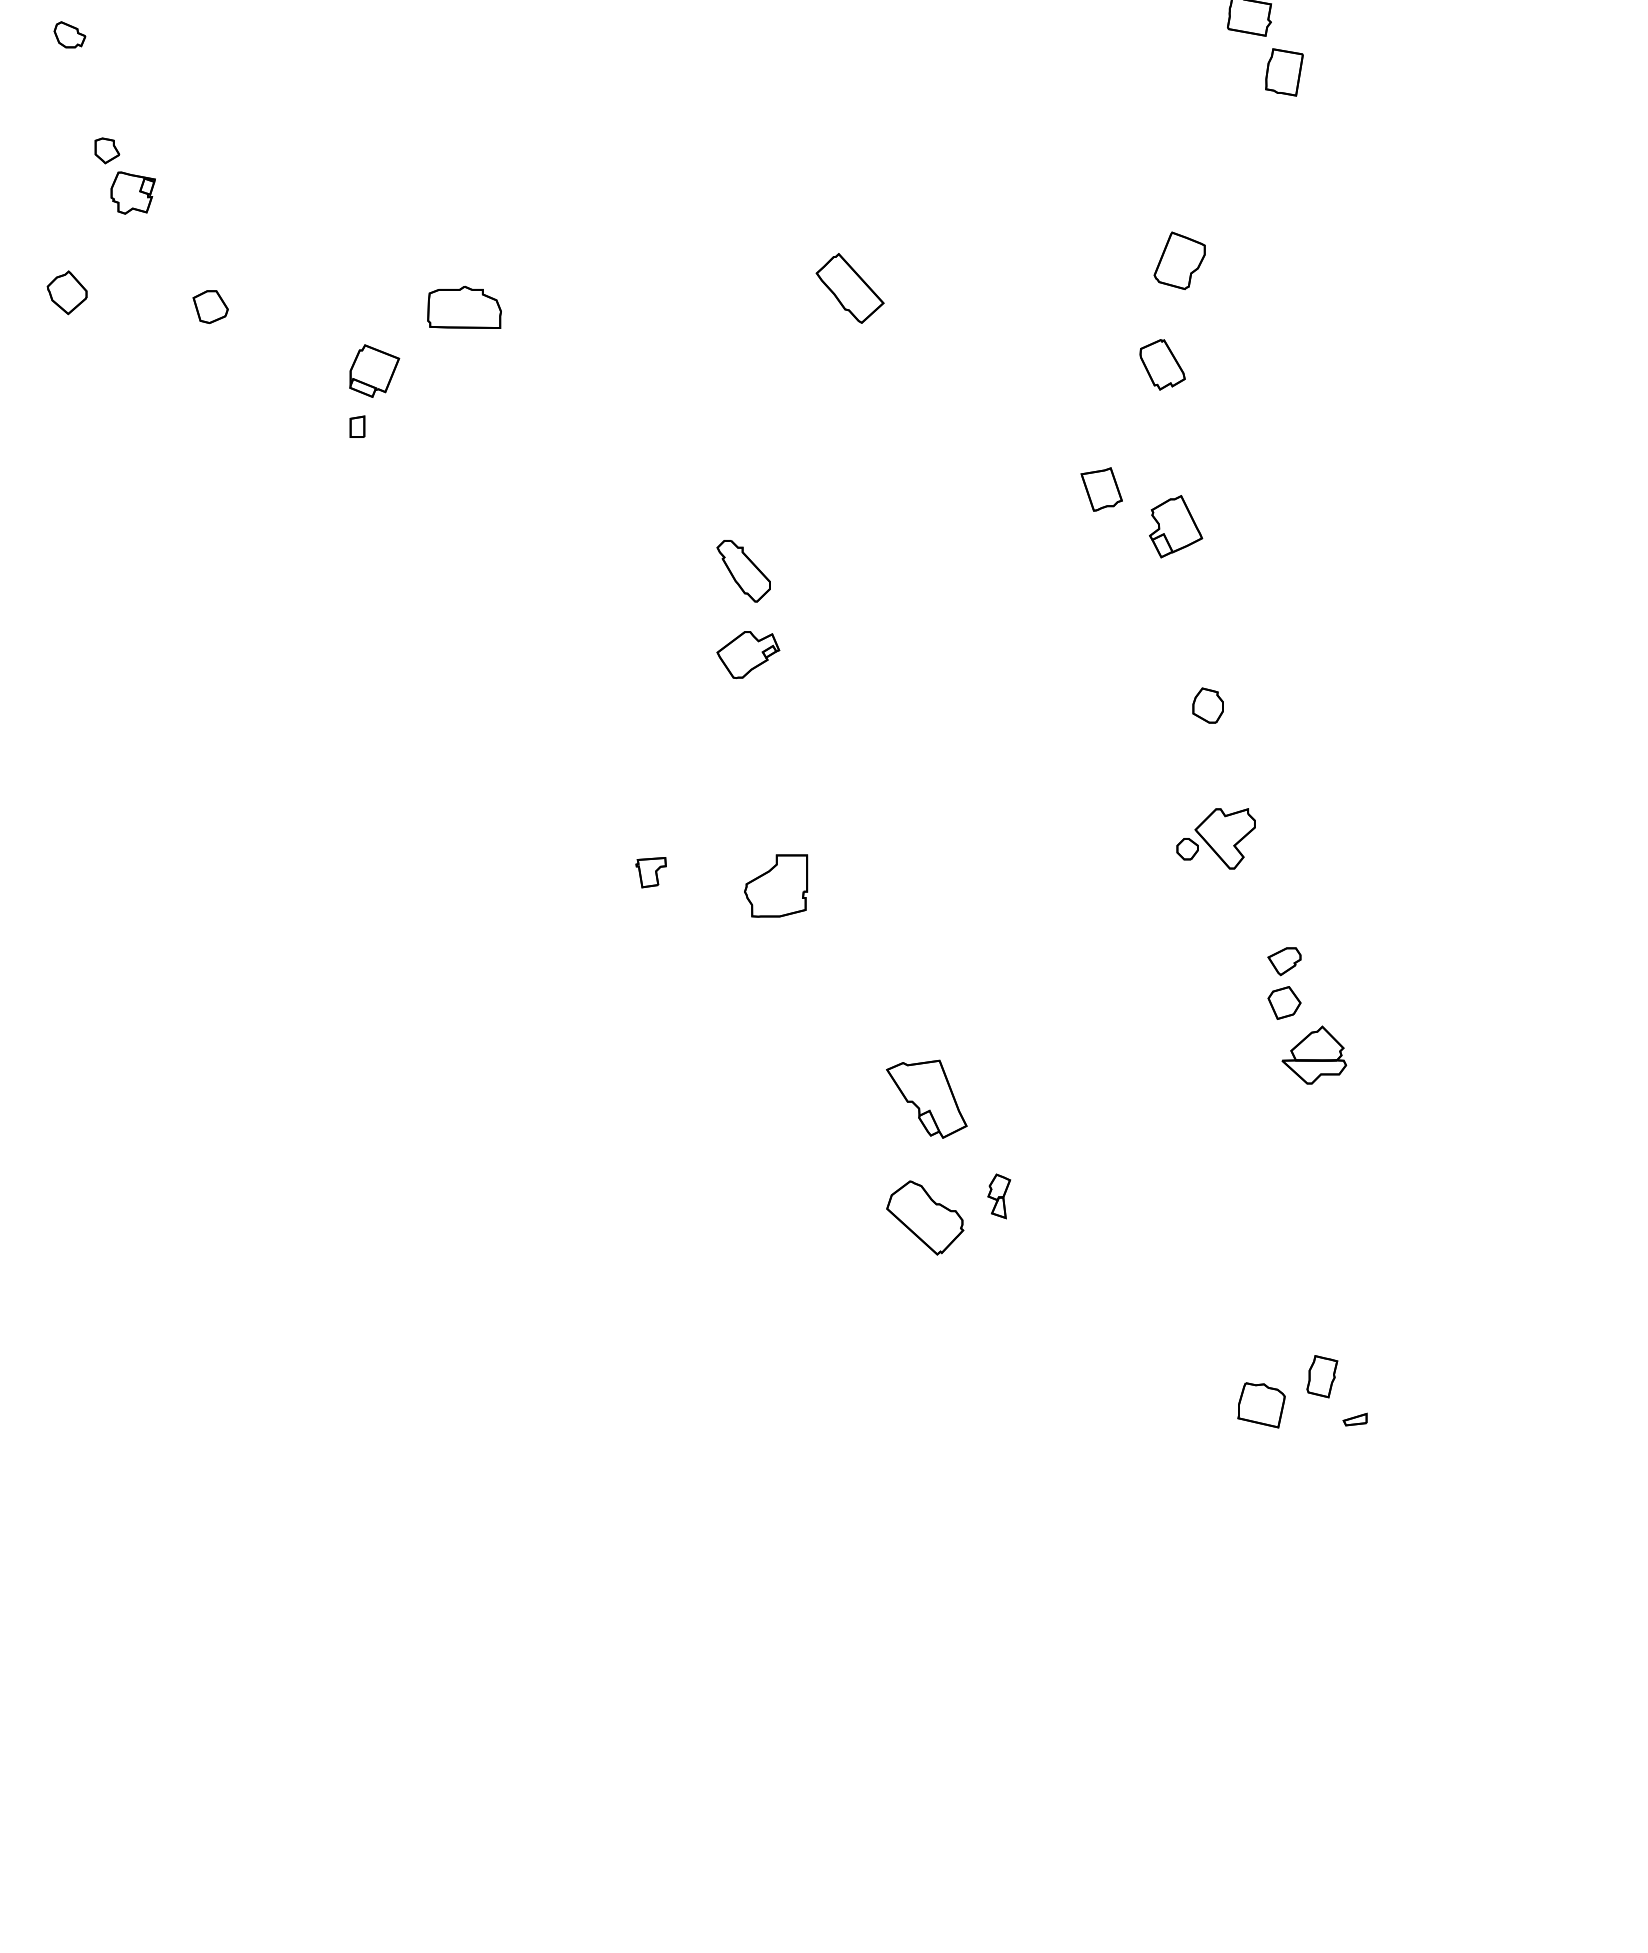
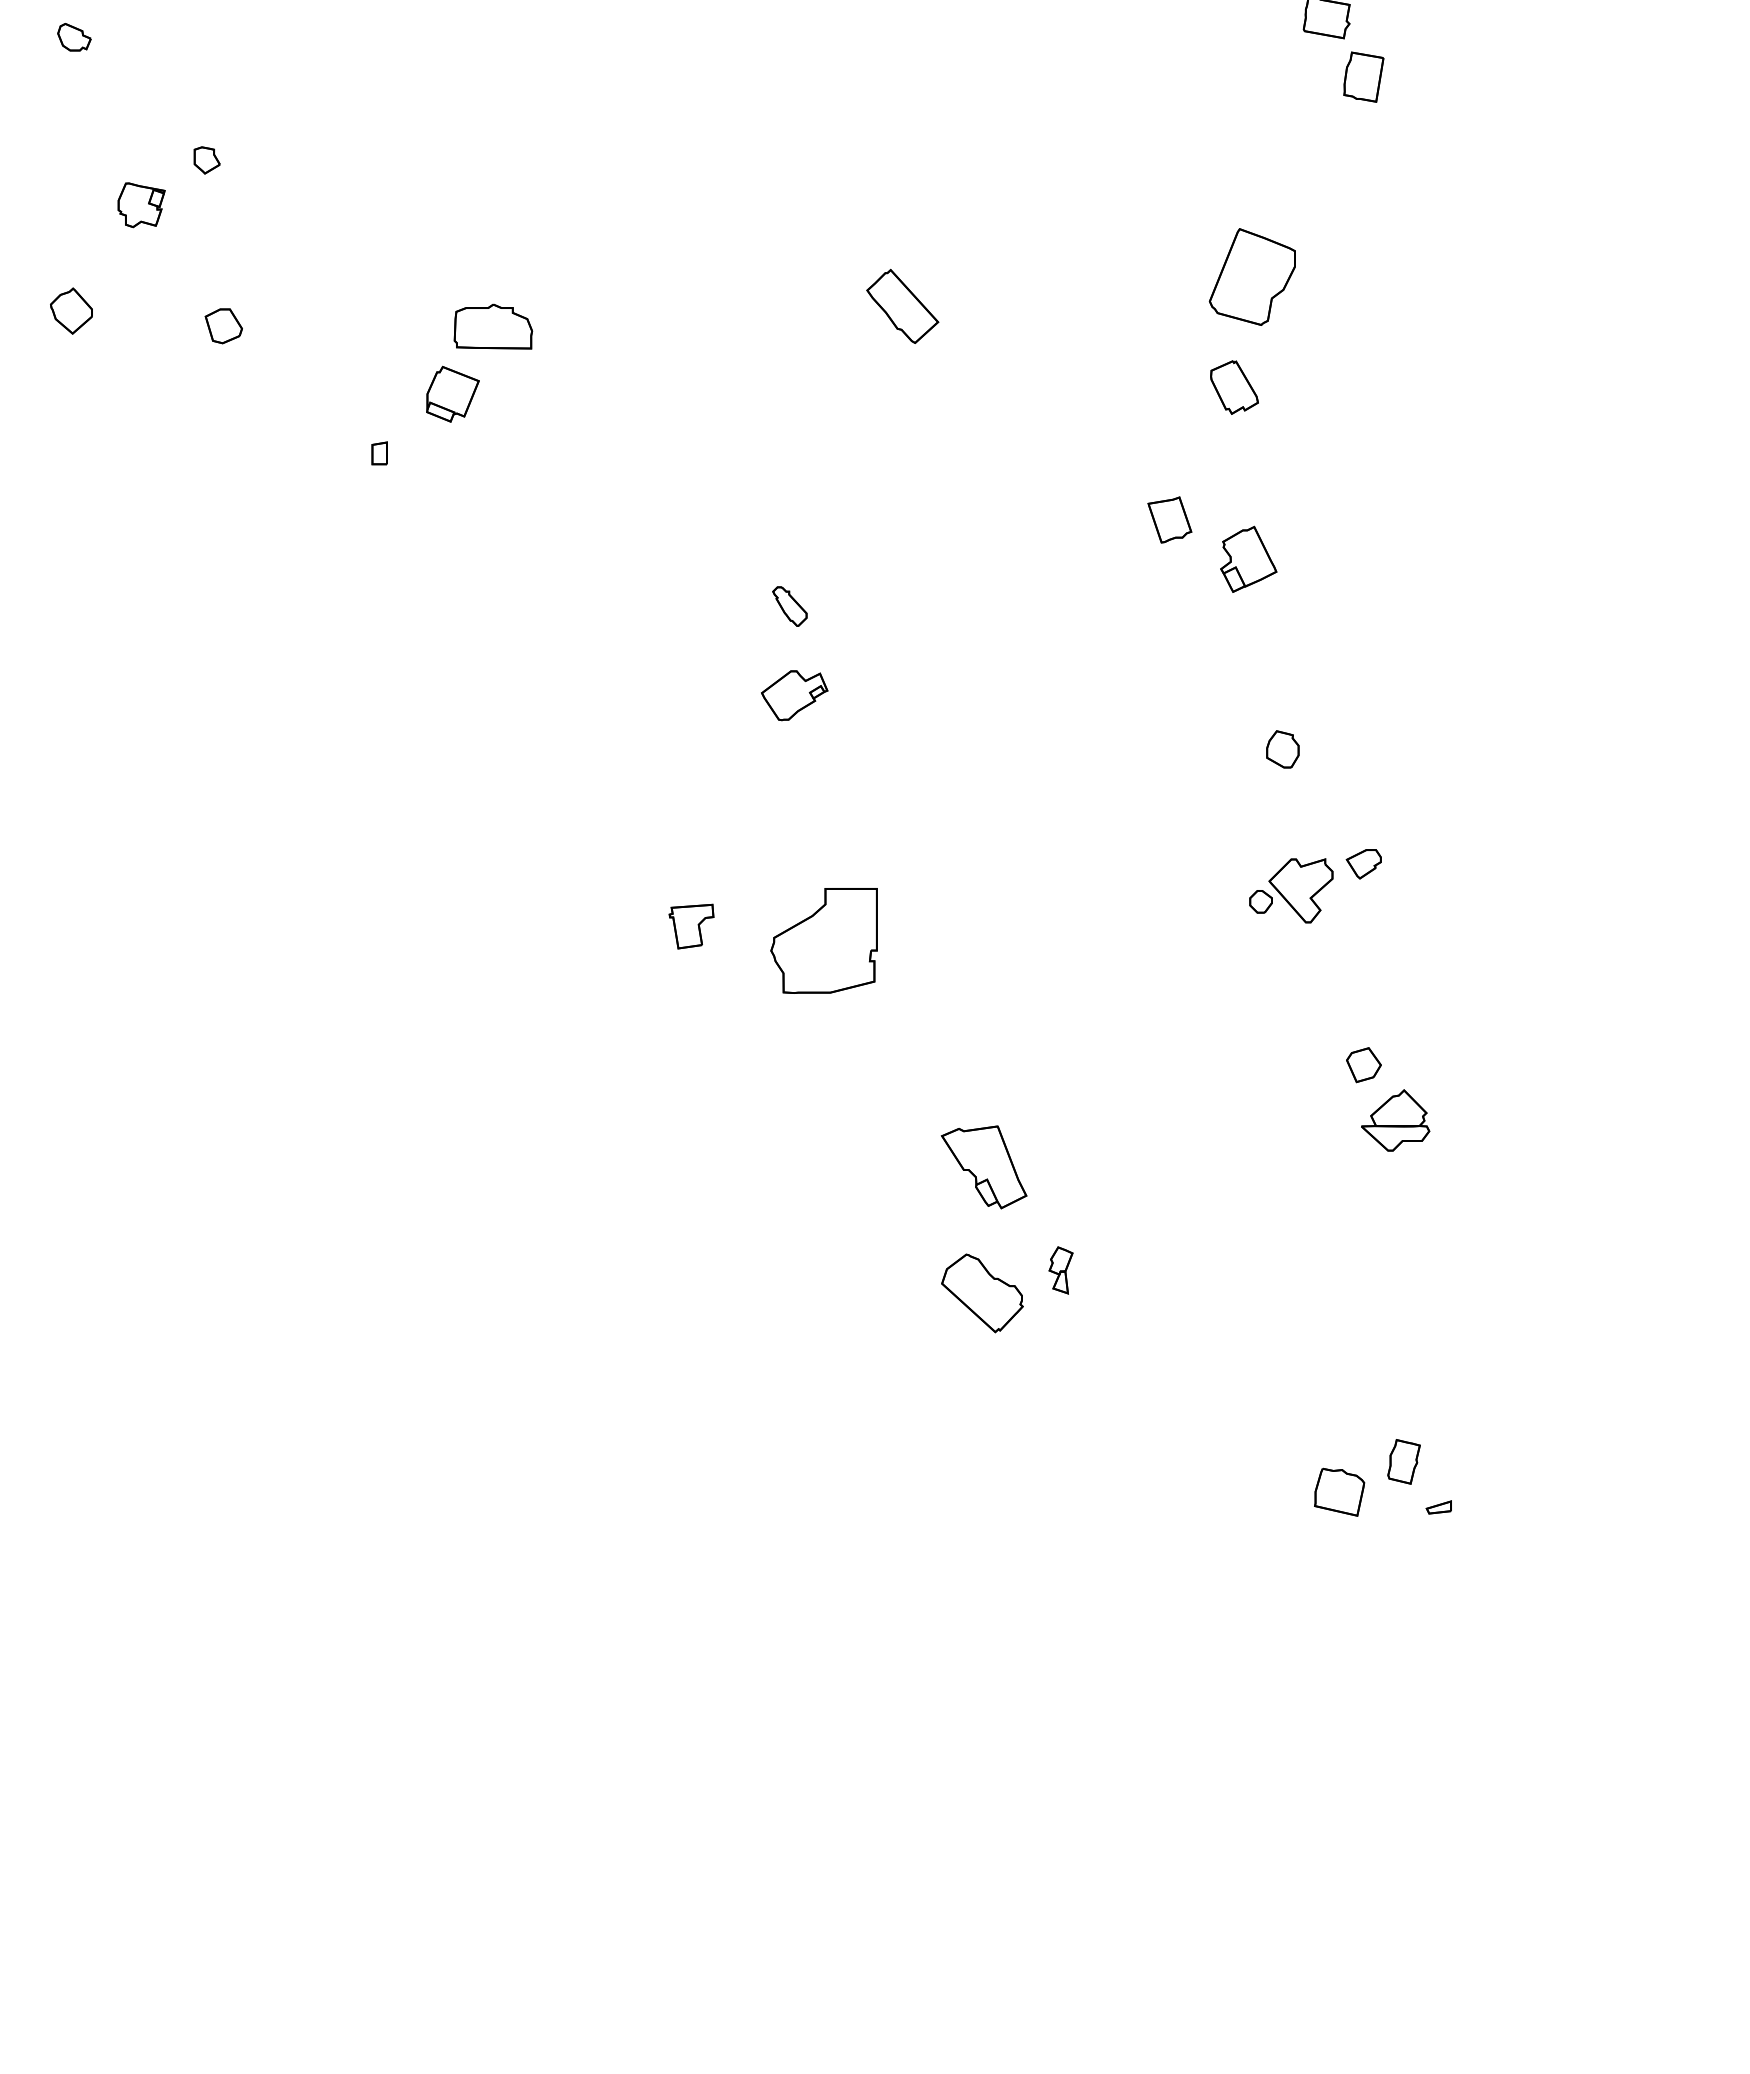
part: (106, 150) -> (206, 160), moved
part: (1179, 261) -> (1252, 277), size x1.6
part: (374, 370) -> (452, 393), moved
part: (743, 571) -> (789, 606), size x0.6
part: (651, 872) -> (691, 926), size x1.4
part: (775, 885) -> (823, 940), size x1.6
part: (1284, 961) -> (1363, 864), moved

